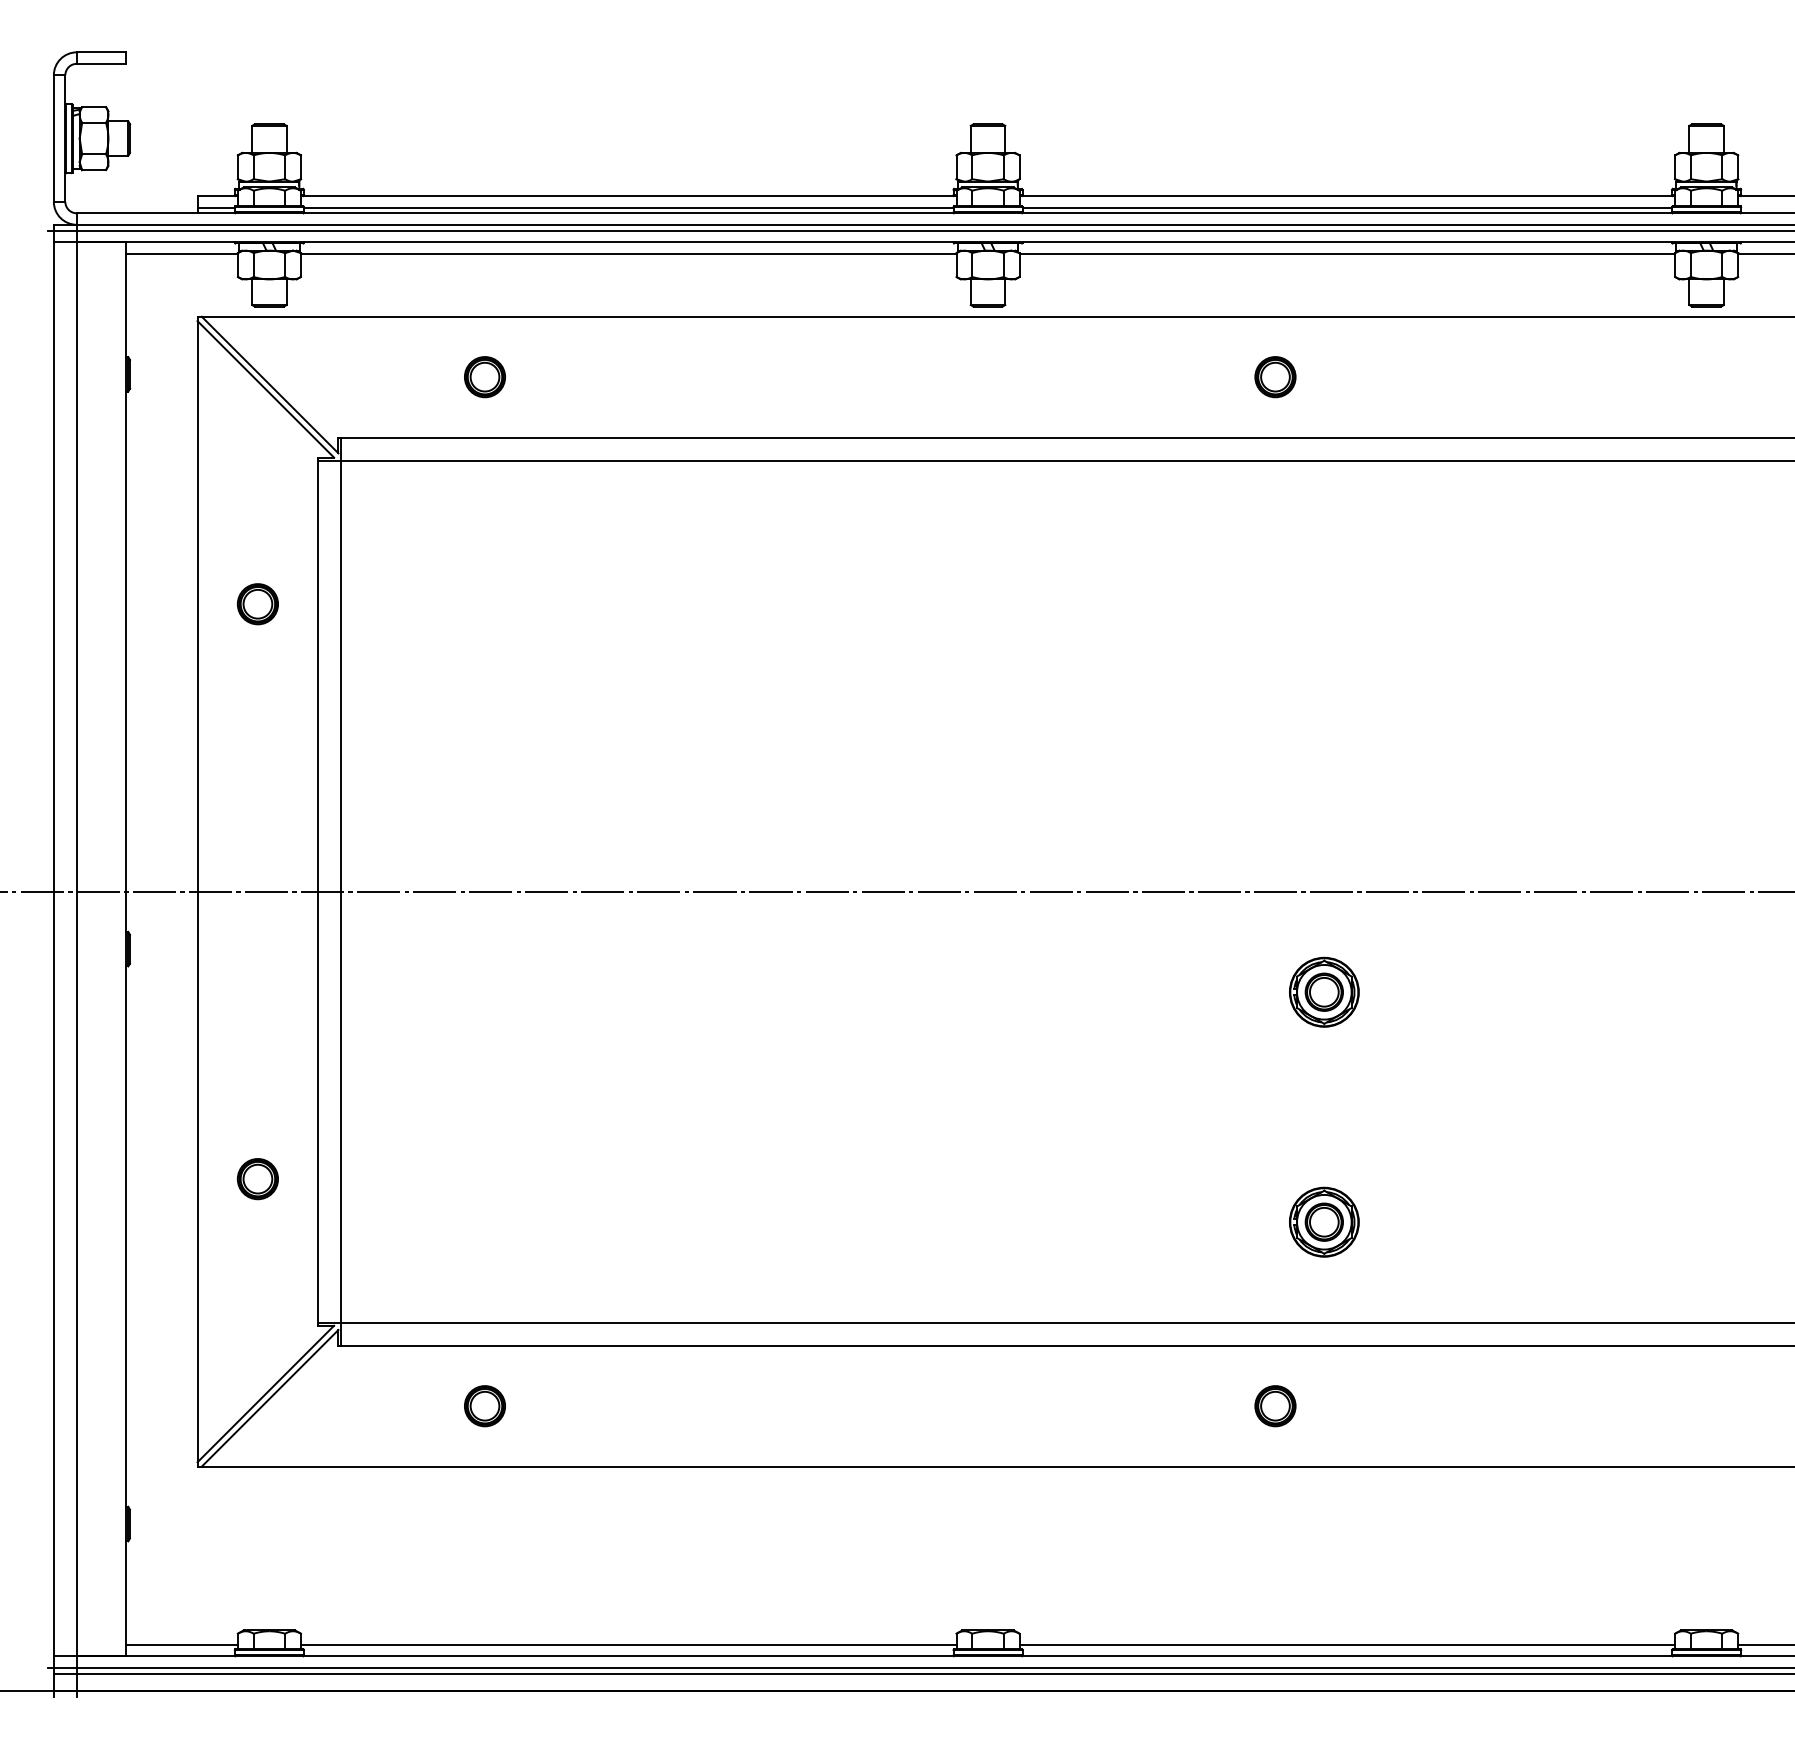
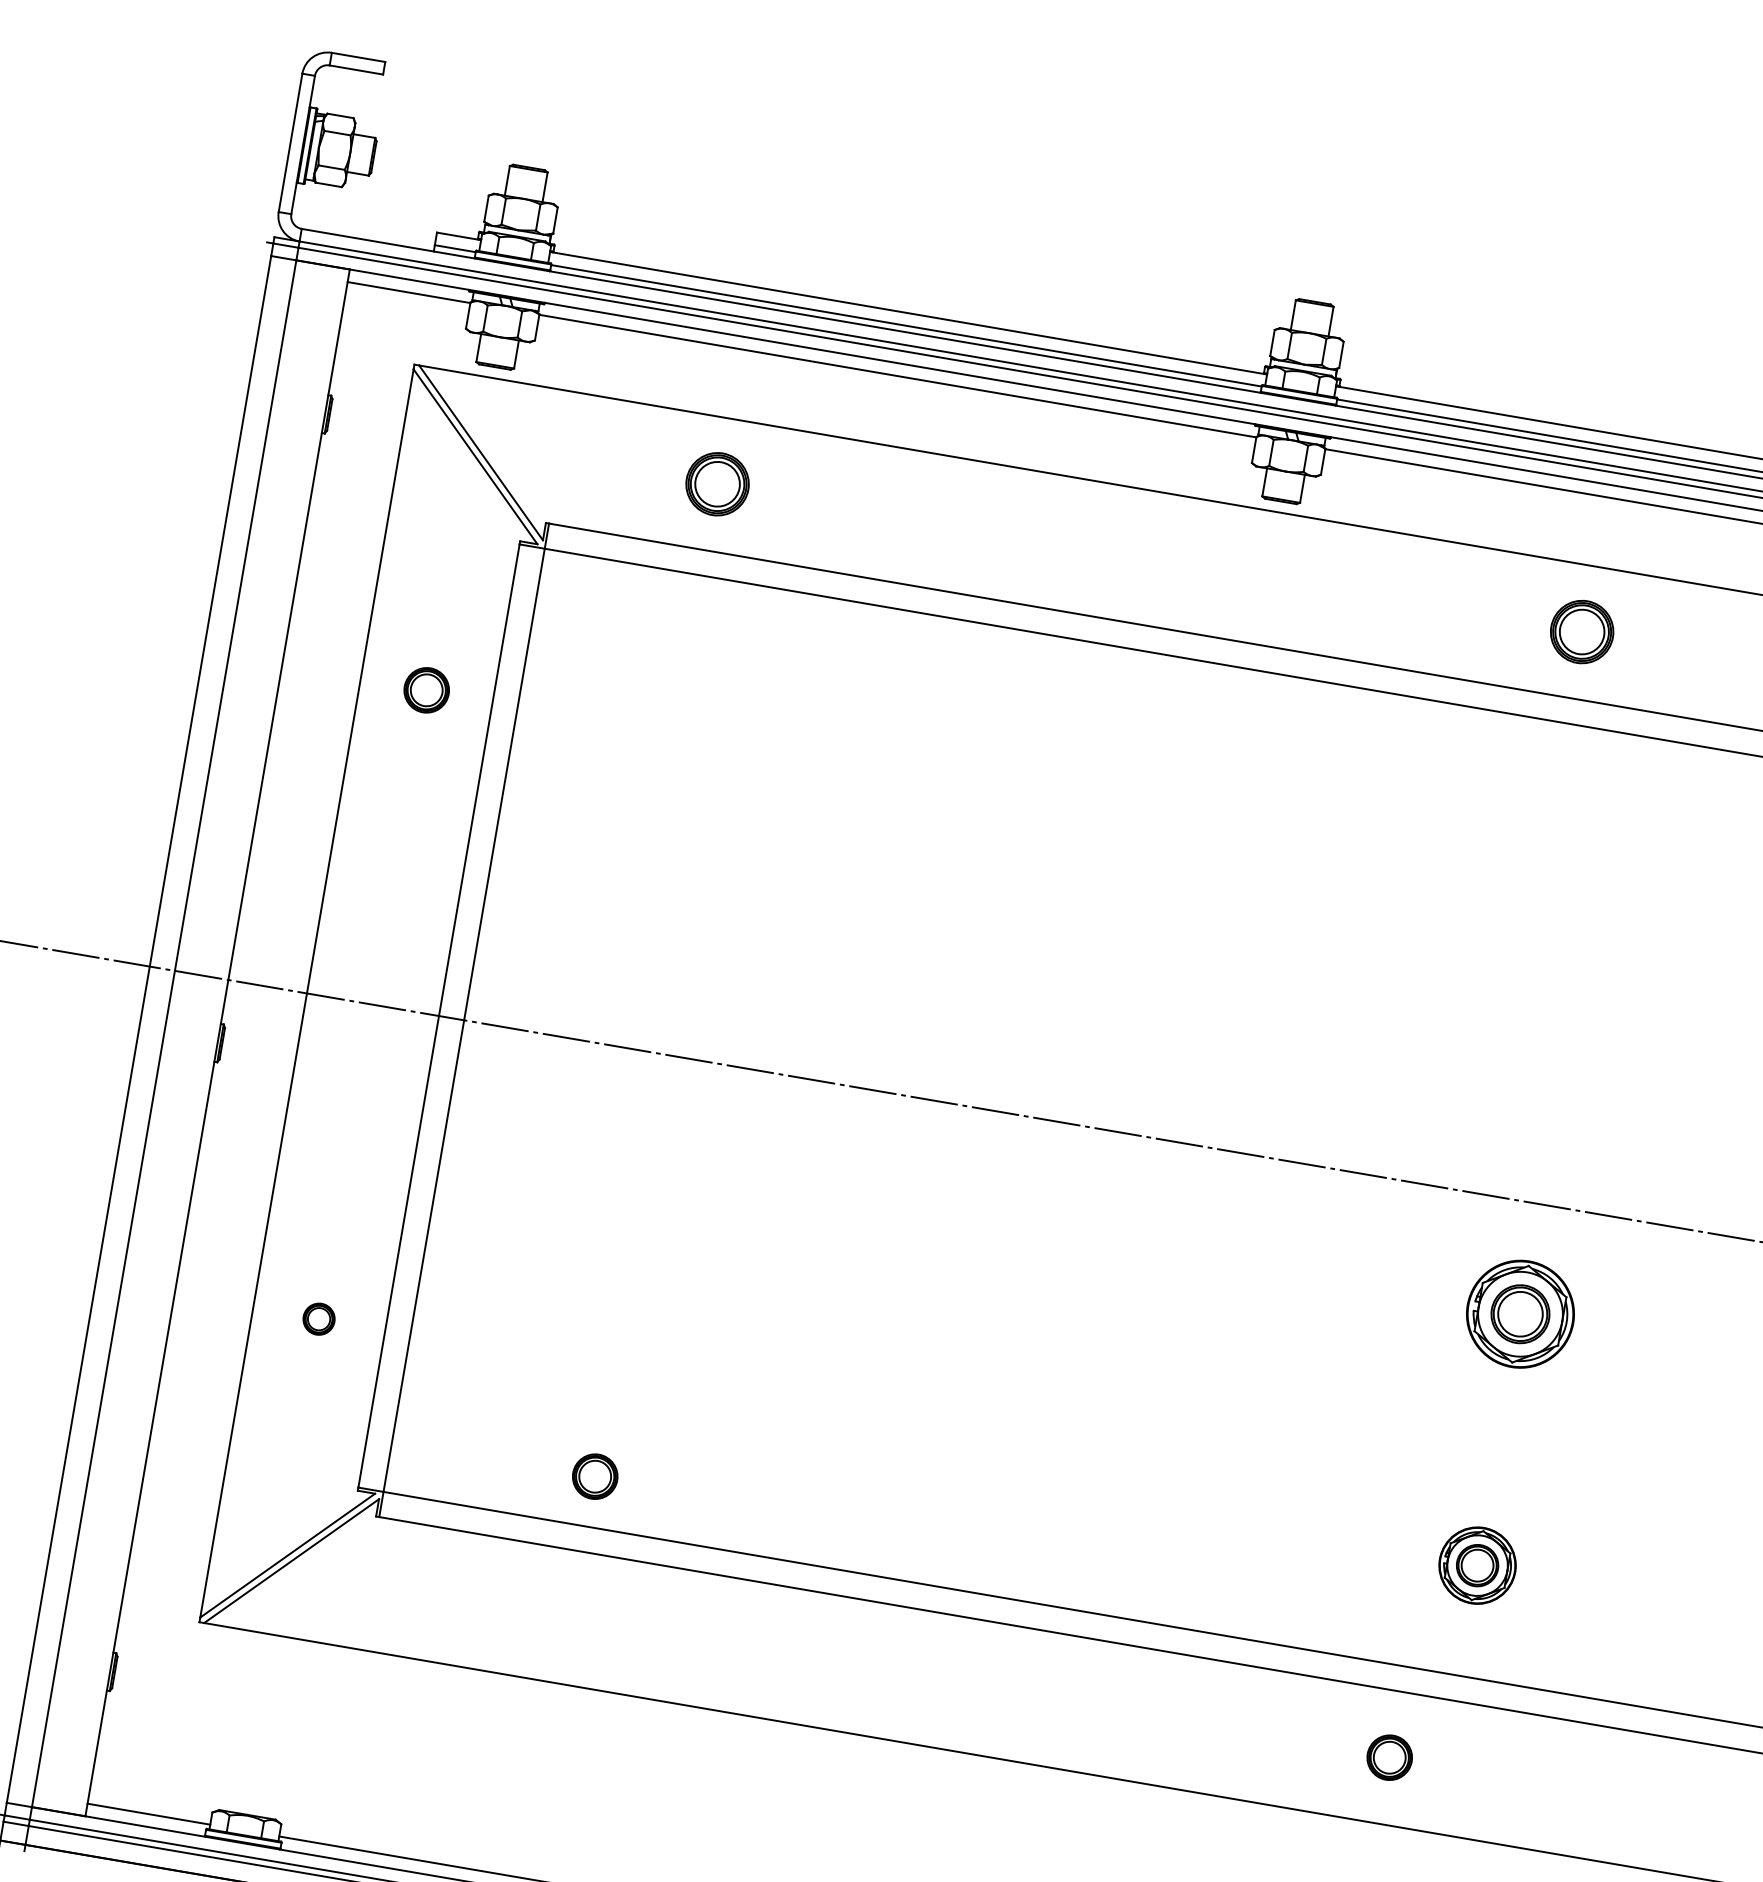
part: (484, 377) -> (716, 484), size x1.4
part: (1275, 377) -> (1582, 632), size x1.4
part: (1324, 991) -> (1520, 1313), size x1.4
part: (257, 1179) -> (318, 1319), size x0.7
part: (484, 1406) -> (594, 1476), moved

